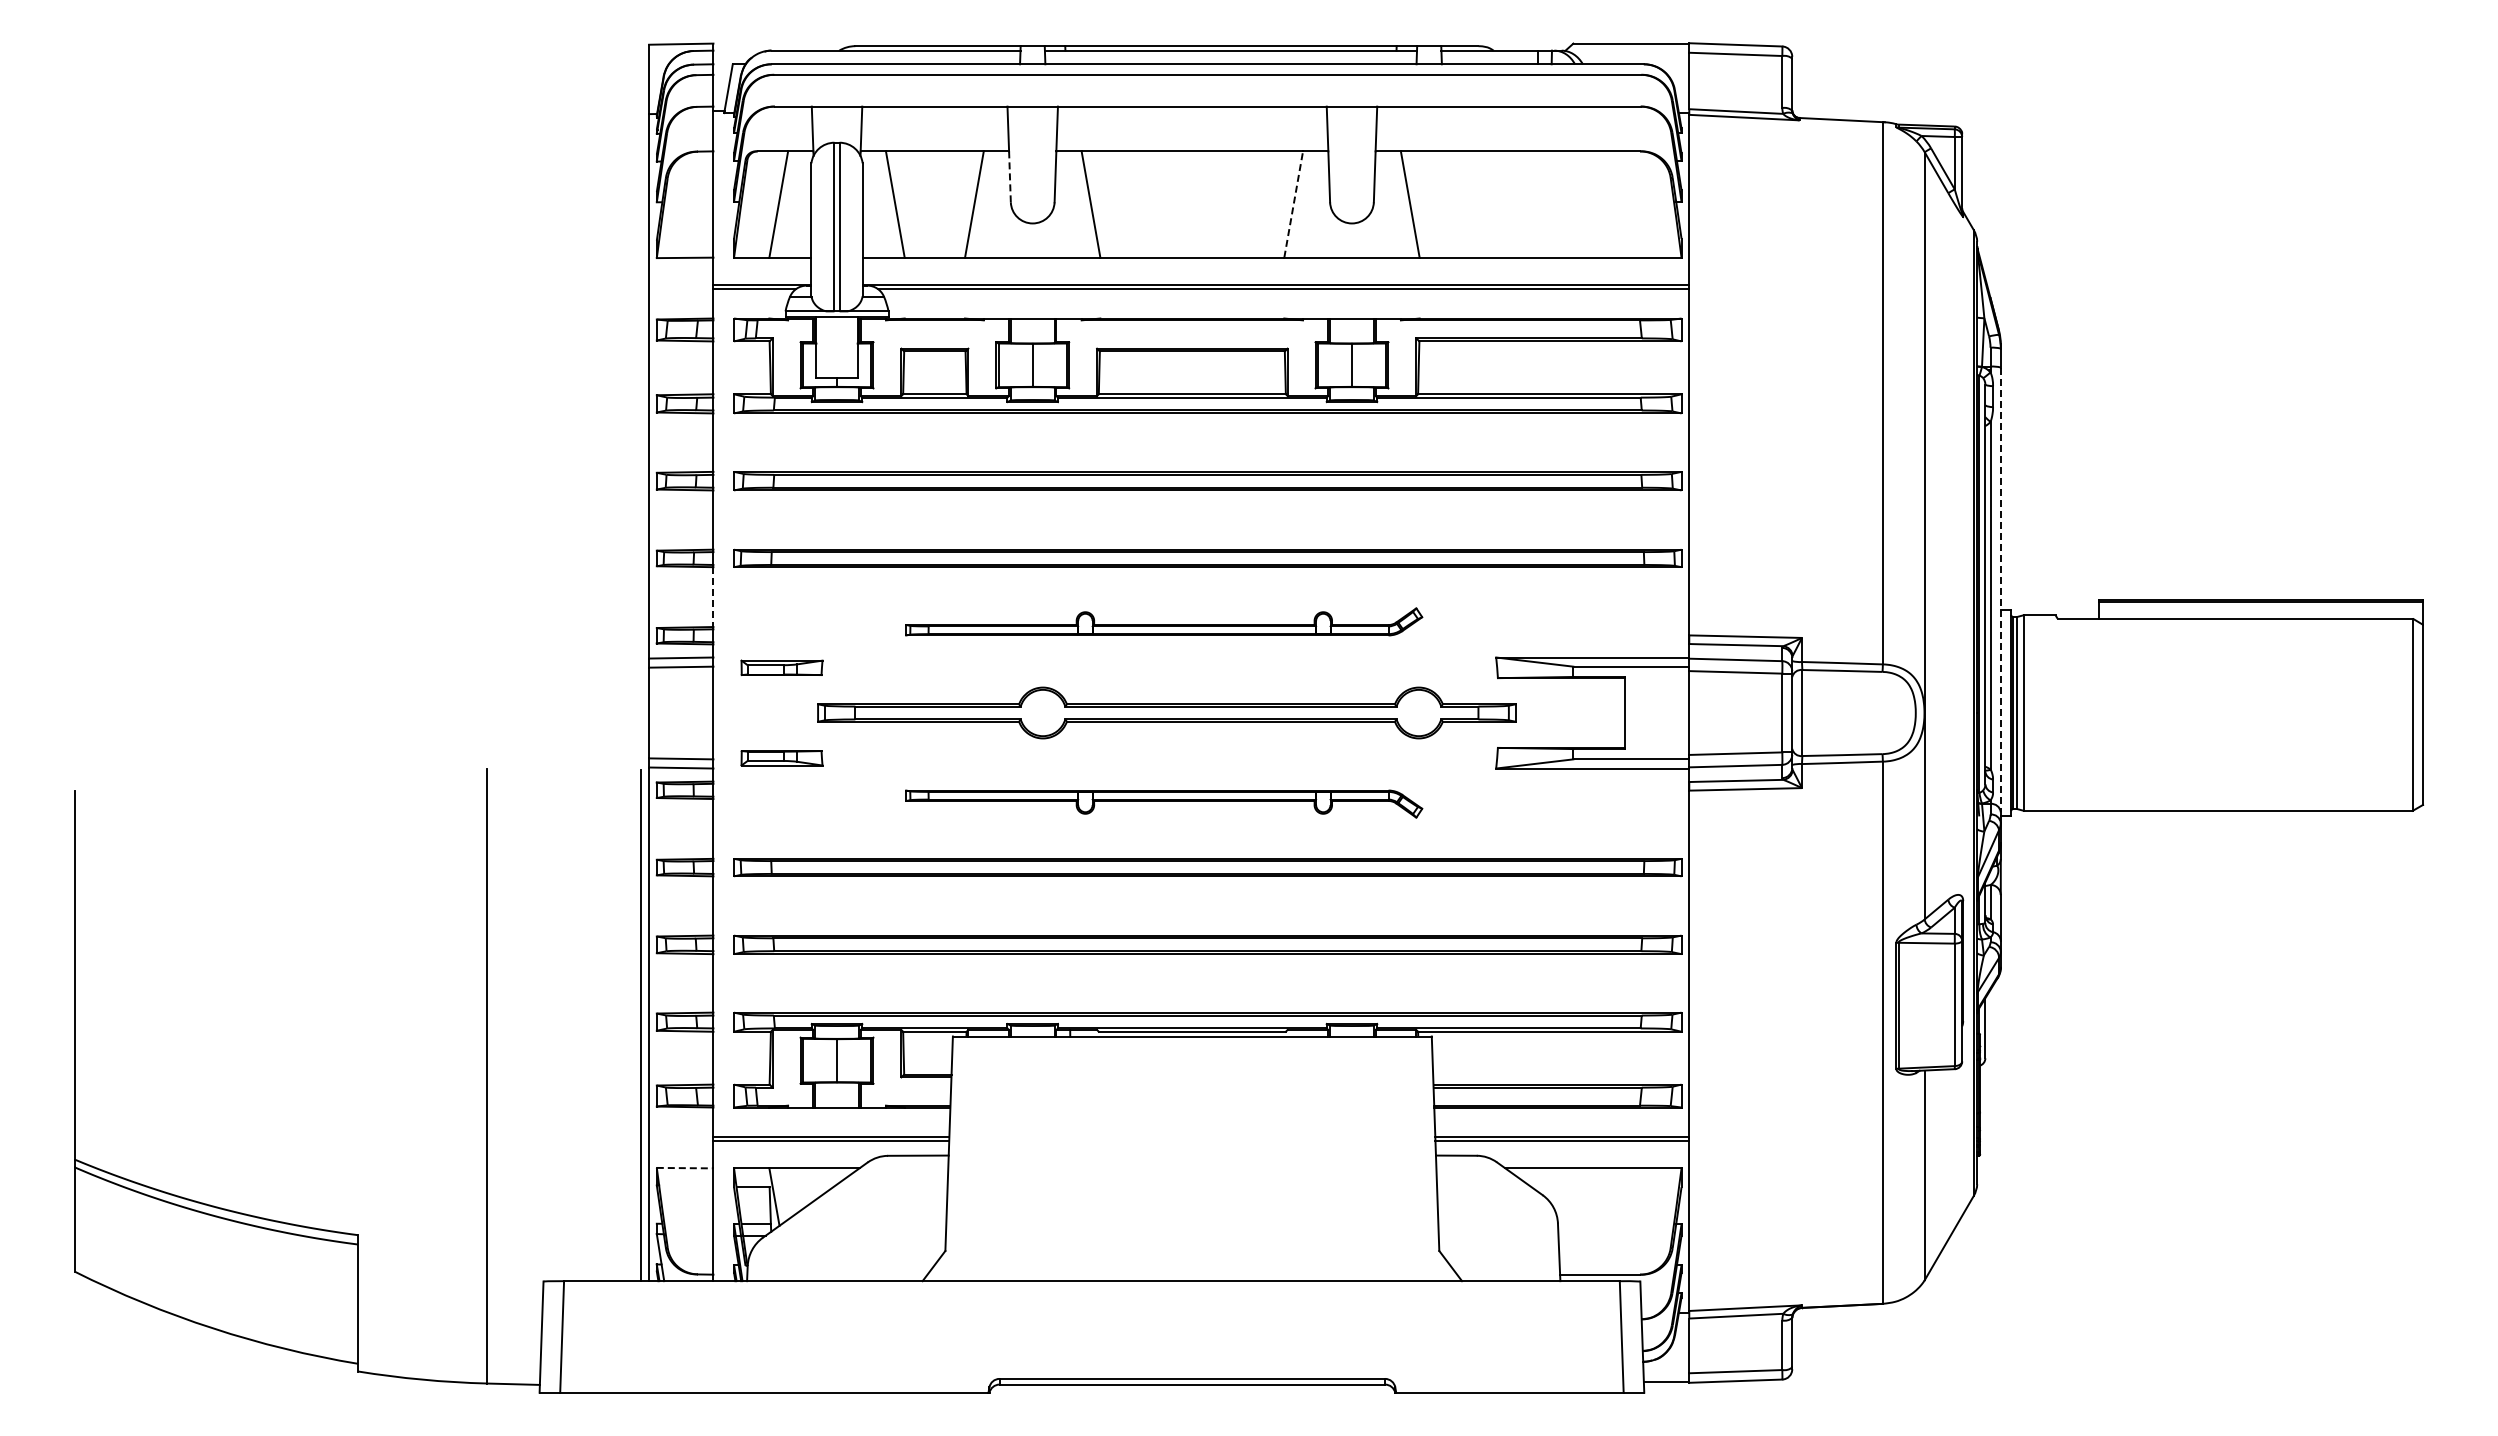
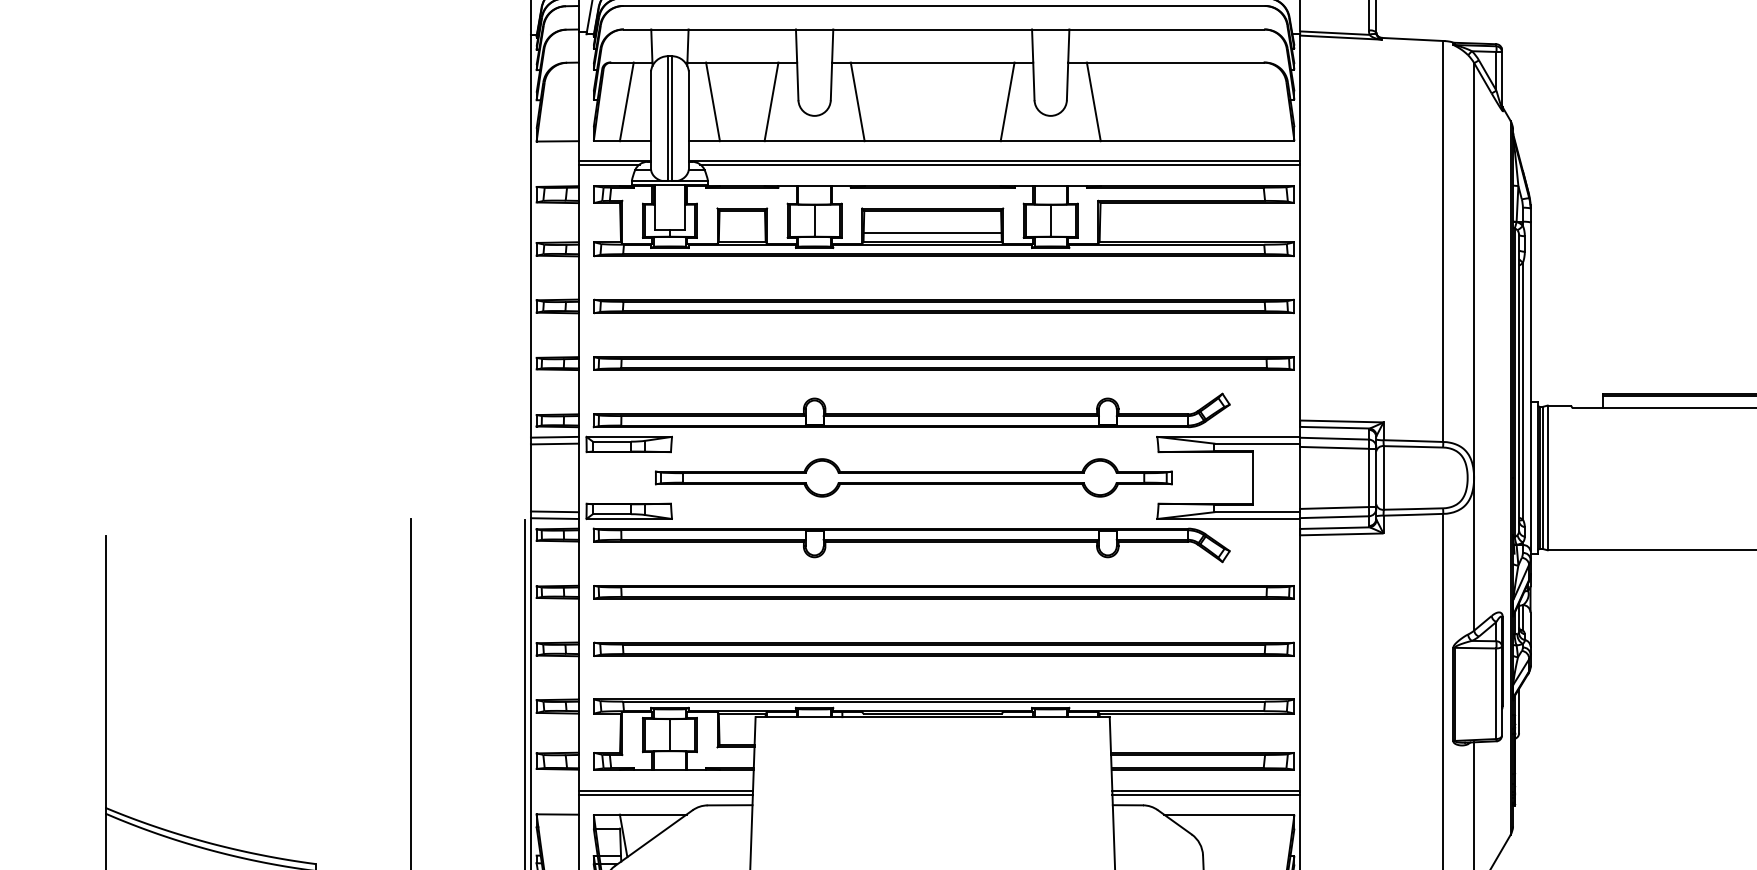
line: (1009, 176) -> (797, 81), dashed -> solid
line: (1293, 204) -> (1007, 101), dashed -> solid
line: (1192, 381) -> (932, 232), added
line: (2000, 590) -> (1530, 387), dashed -> solid
line: (713, 597) -> (578, 392), dashed -> solid
part: (1164, 621) -> (912, 410), size x1.67
part: (781, 667) -> (628, 444), size x1.43
part: (781, 758) -> (628, 511), size x1.43
part: (1164, 803) -> (912, 544), size x1.67
line: (685, 1168) -> (557, 814), dashed -> solid

